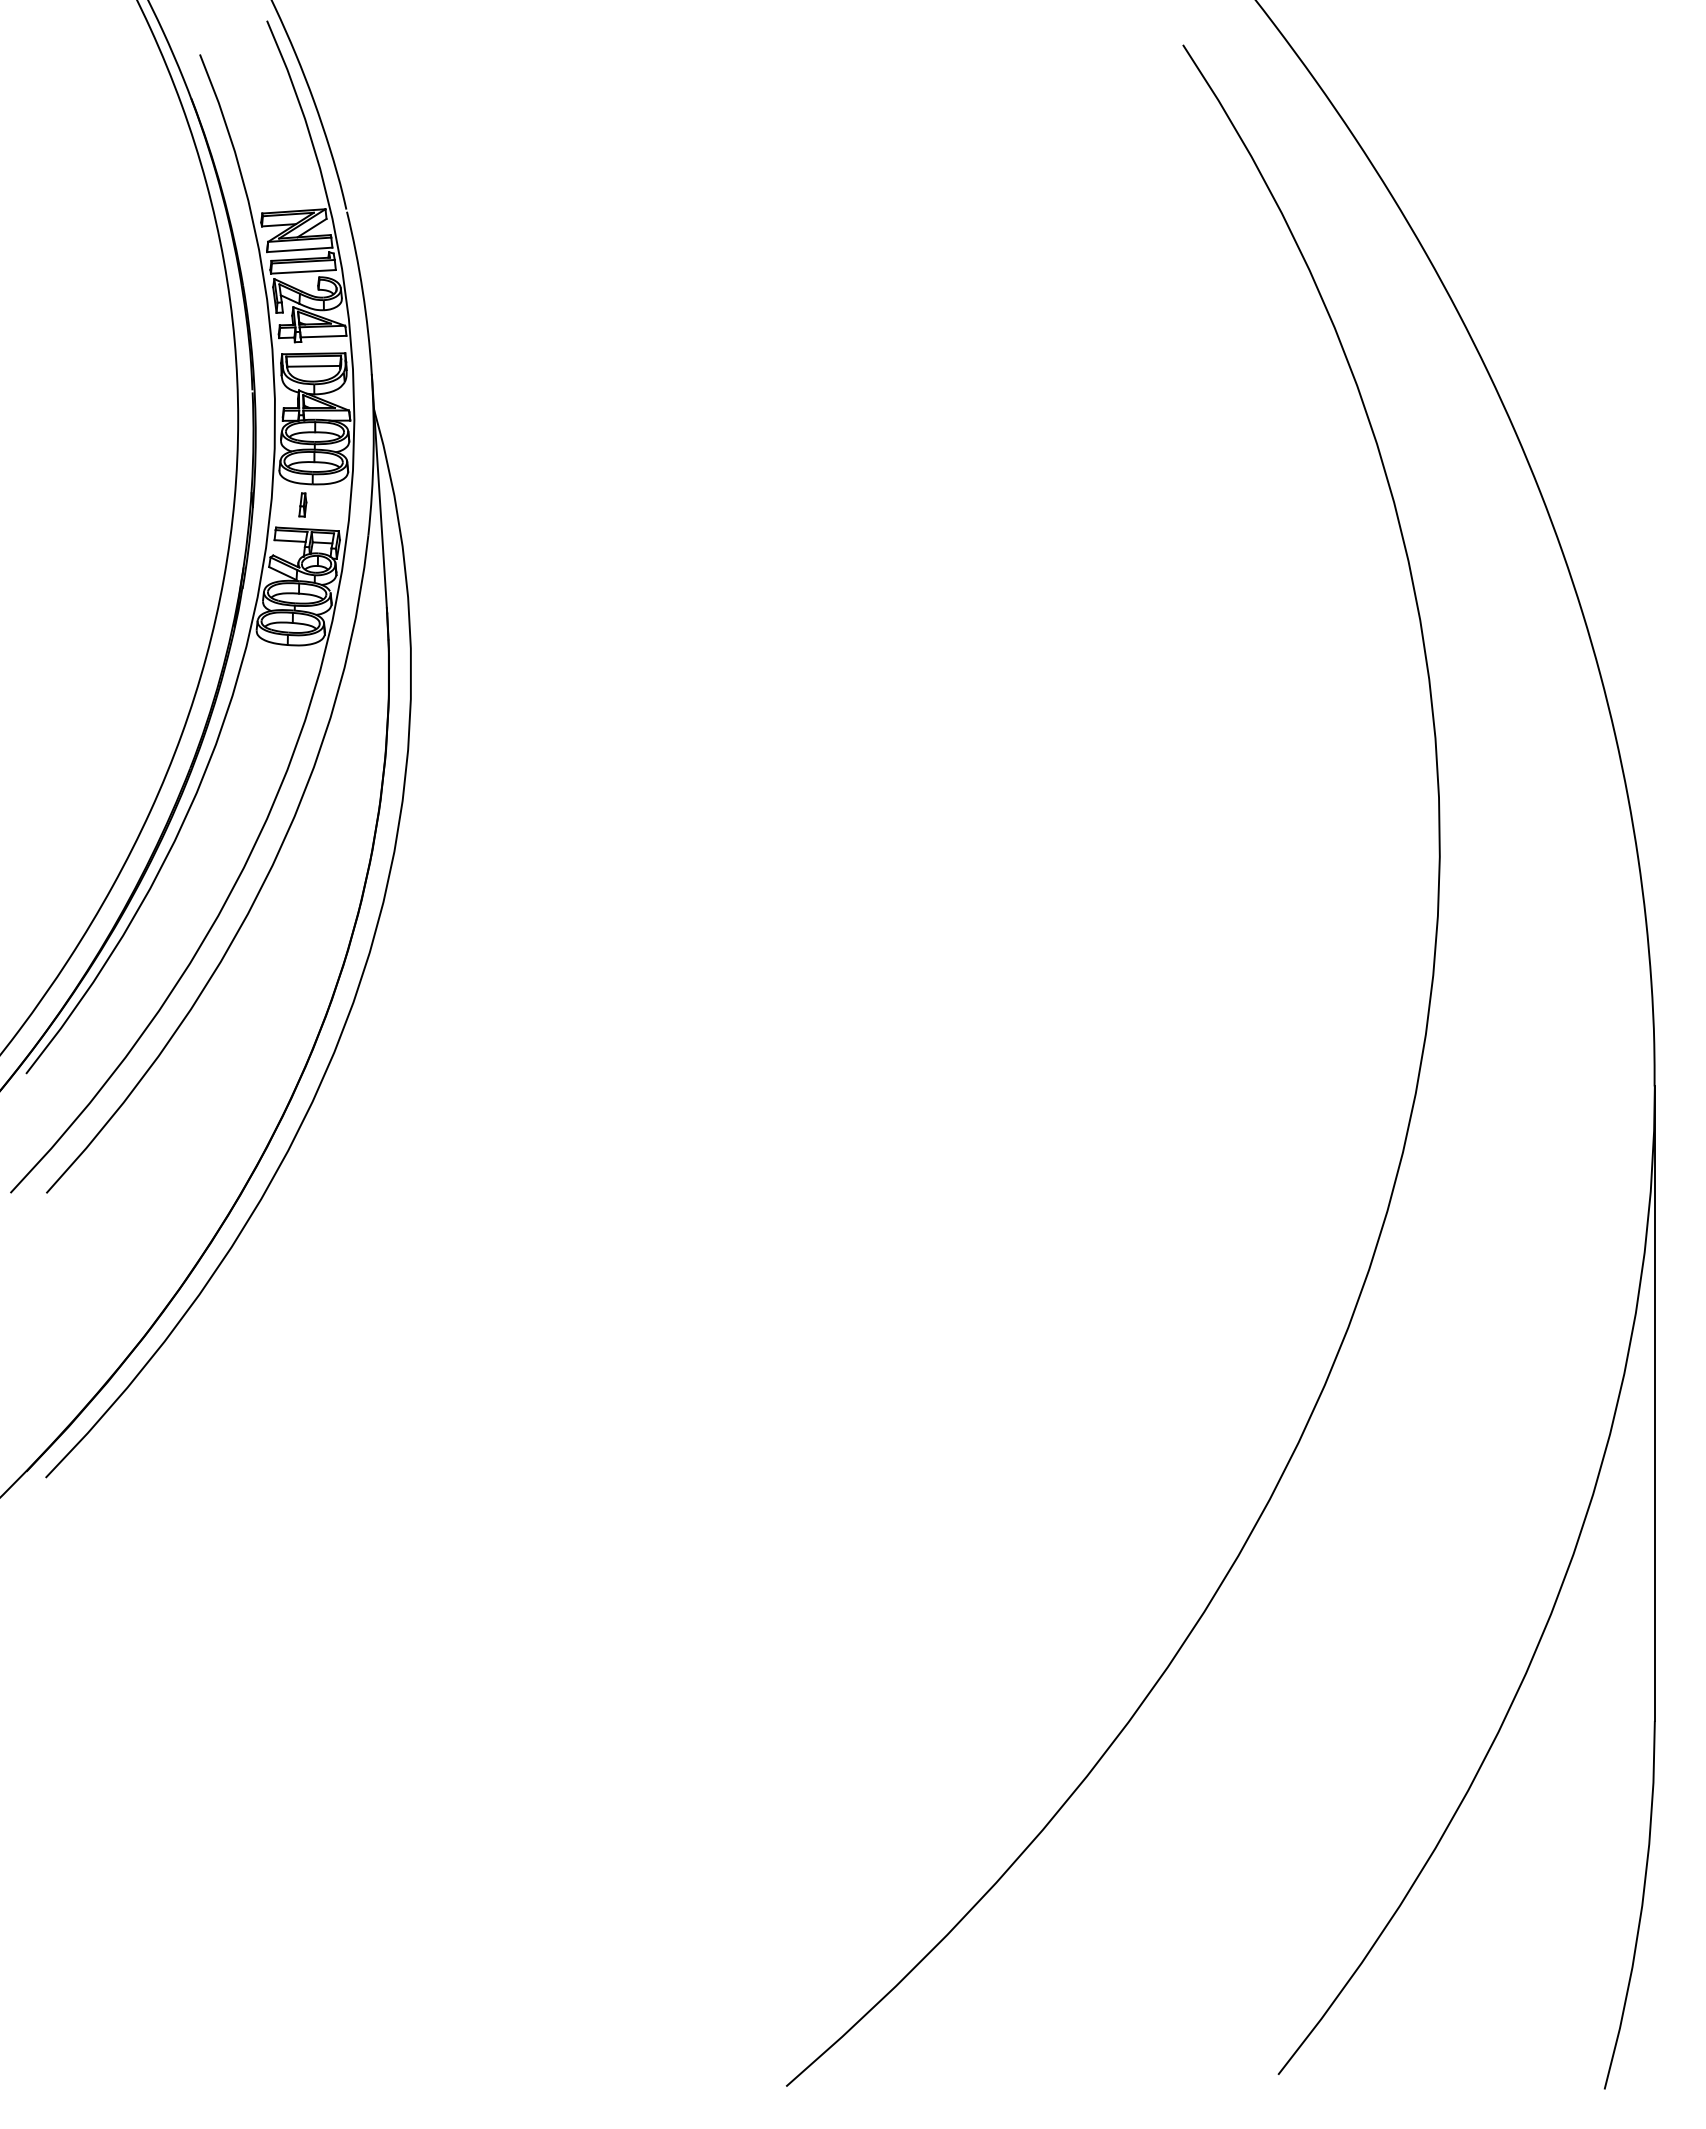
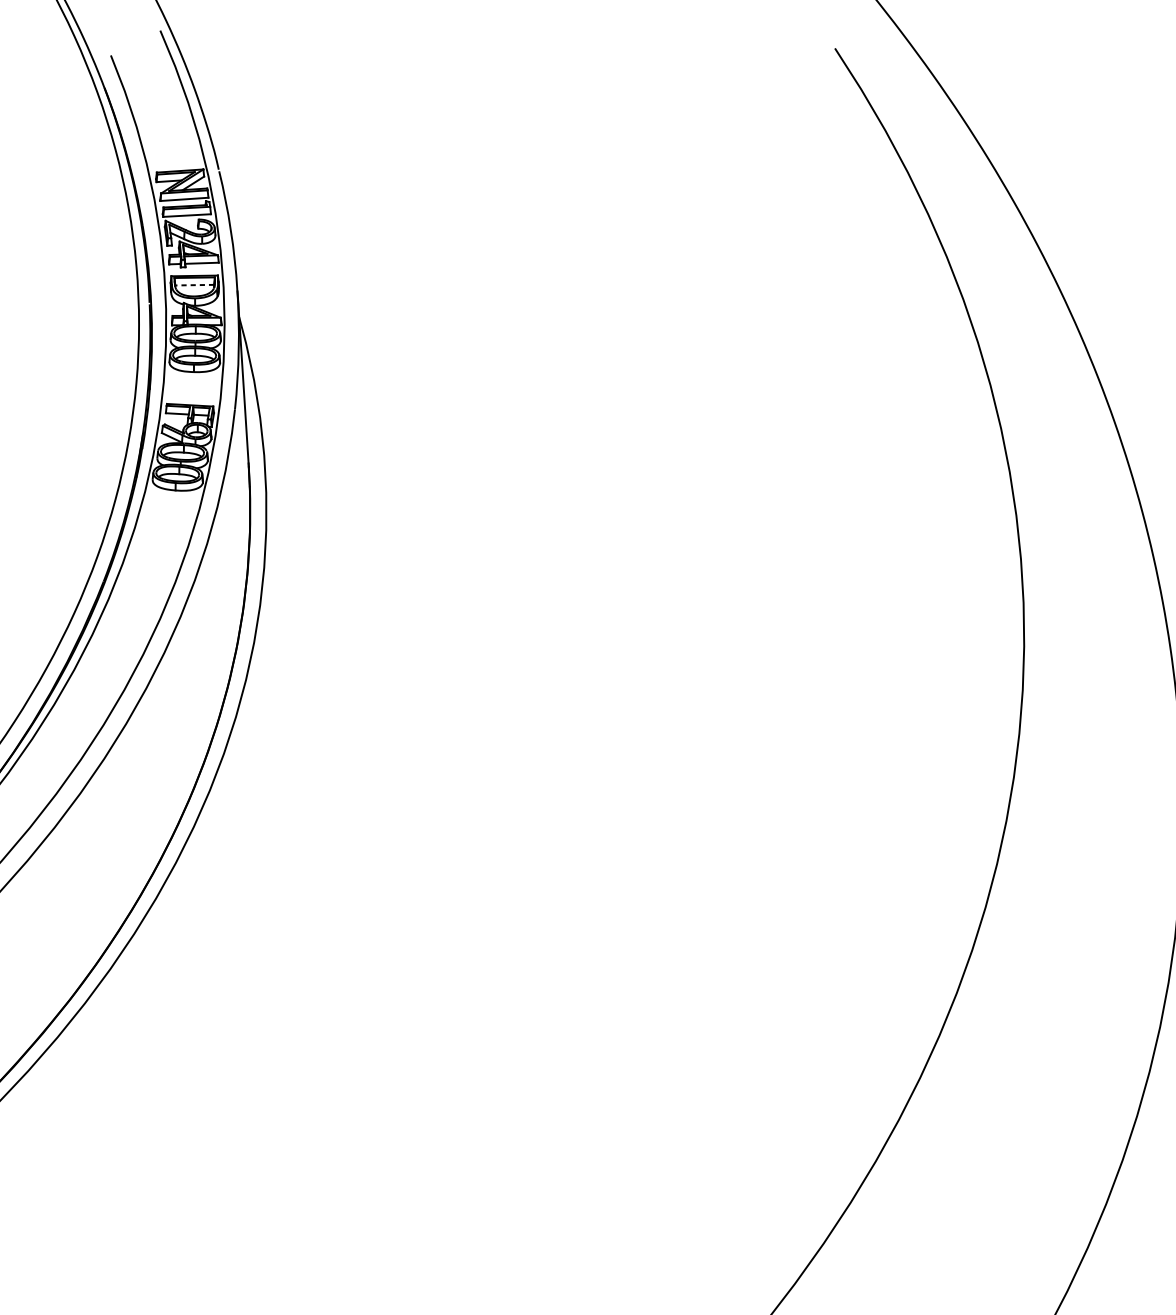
line: (313, 366) -> (194, 285), solid -> dashed
part: (302, 504) -> (186, 386), removed

